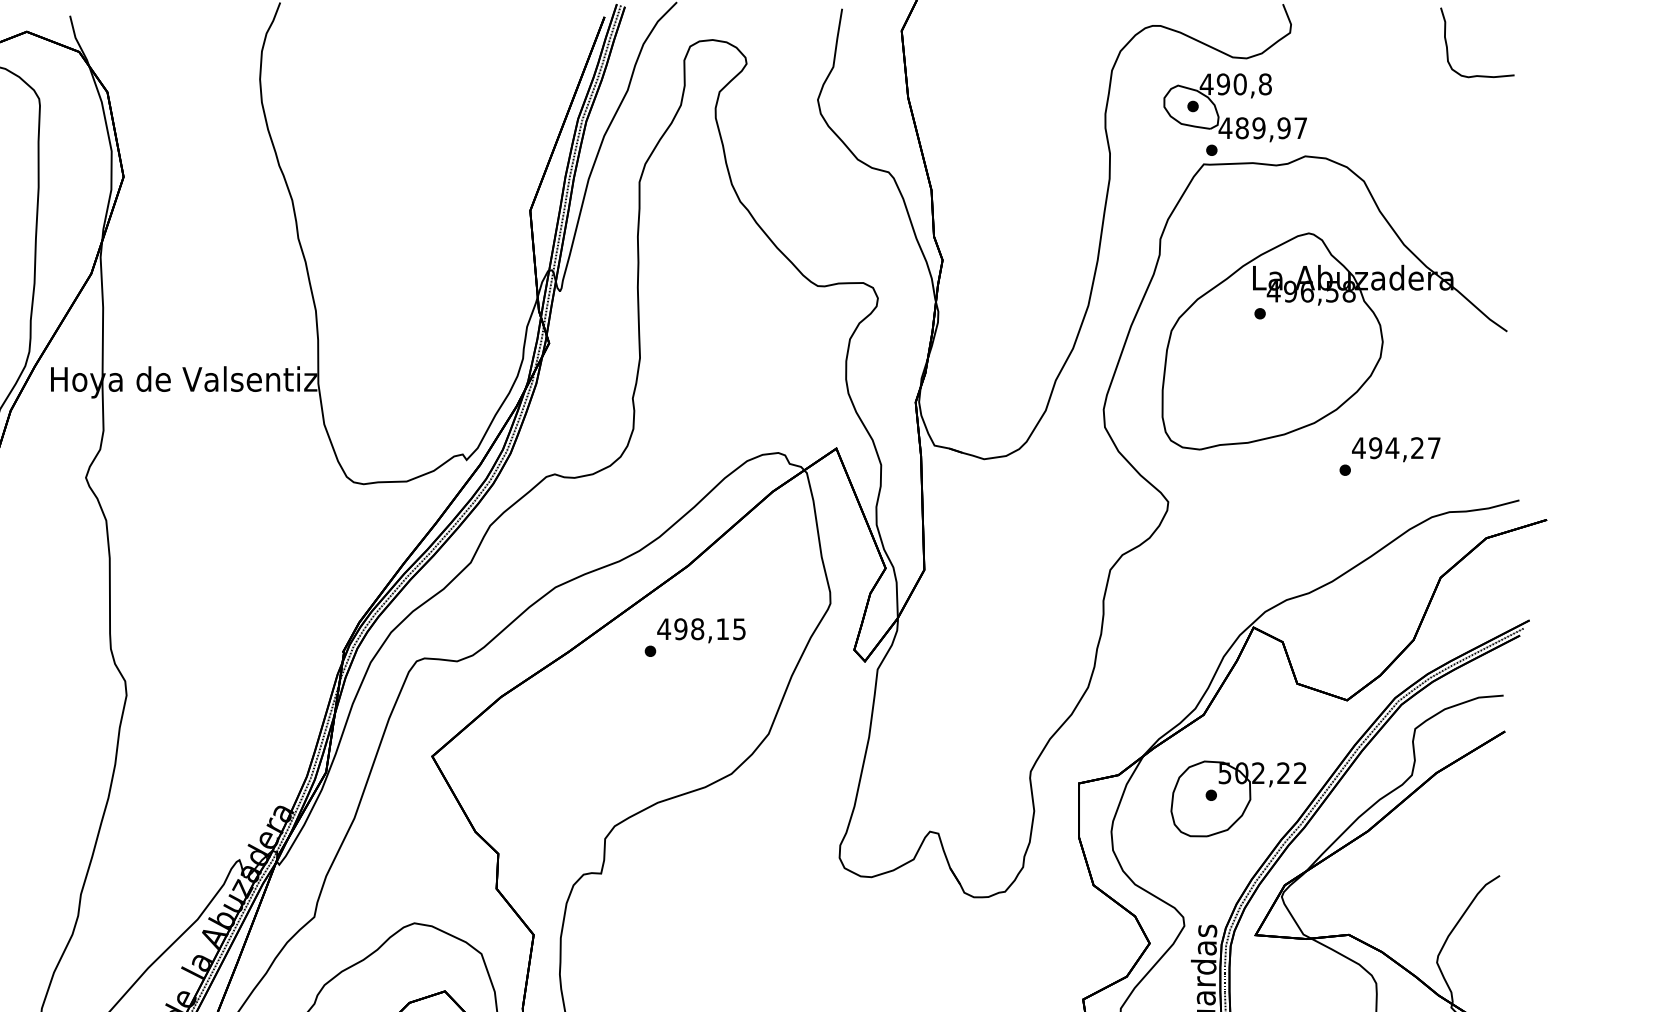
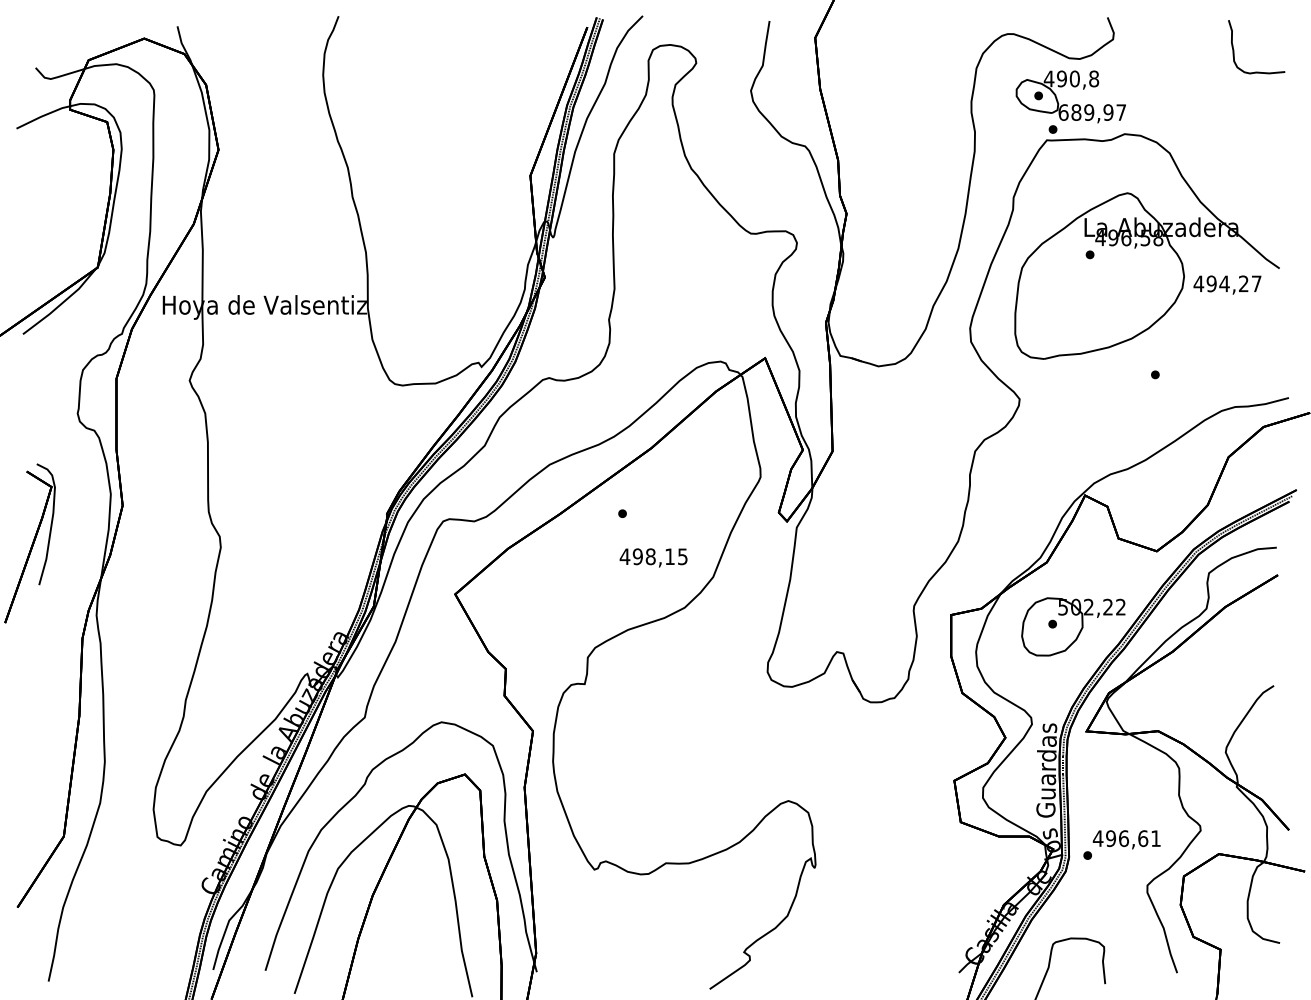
text: (1225, 128) -> (1063, 112), 489,97 -> 689,97
text: (1396, 448) -> (1227, 284), moved
text: (701, 630) -> (653, 557), moved

